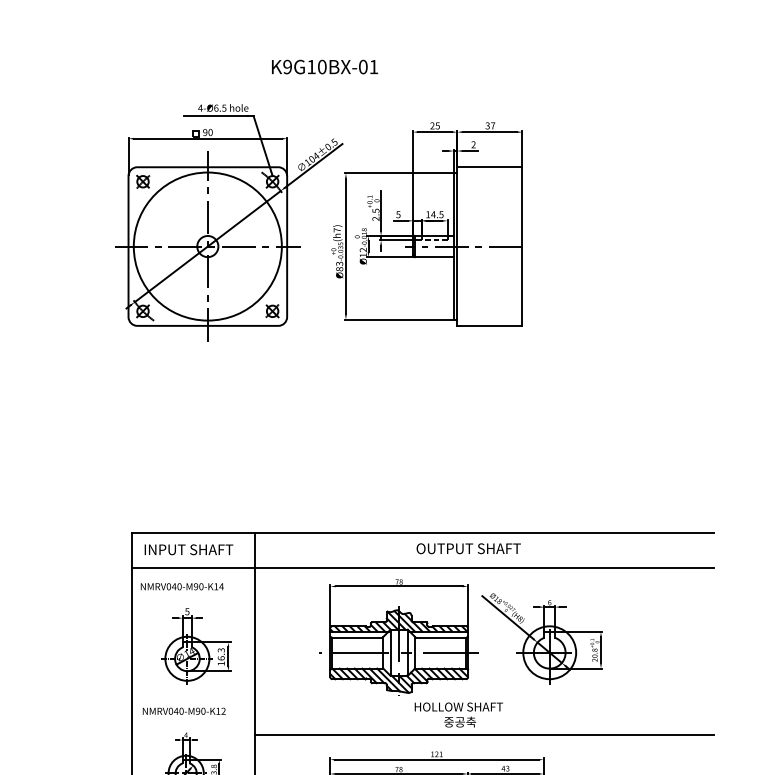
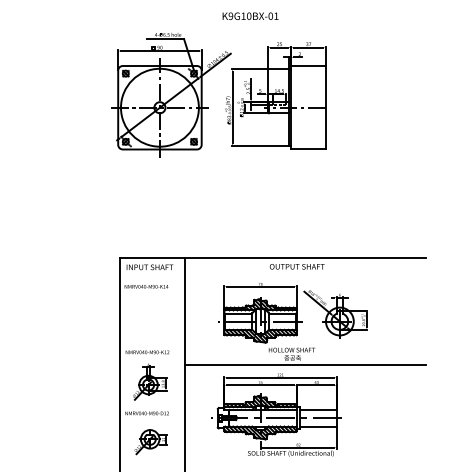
text: (324, 65) -> (250, 15), moved
line: (421, 567) -> (272, 276), removed
part: (195, 645) -> (153, 317), removed

